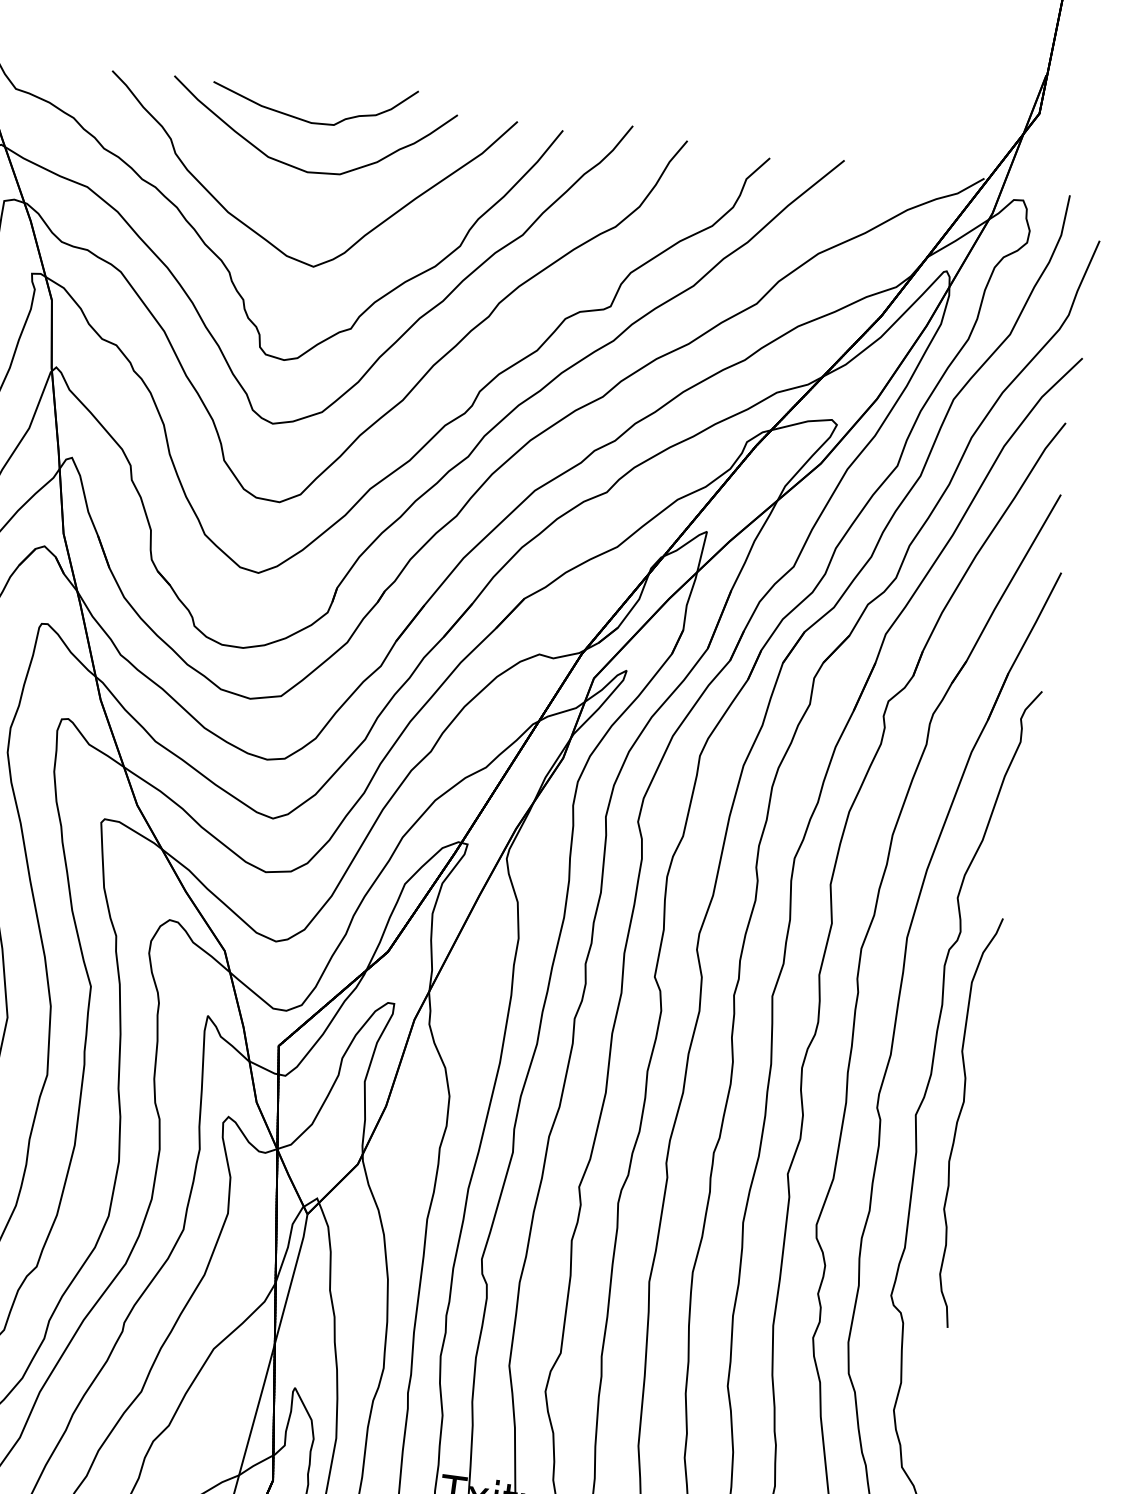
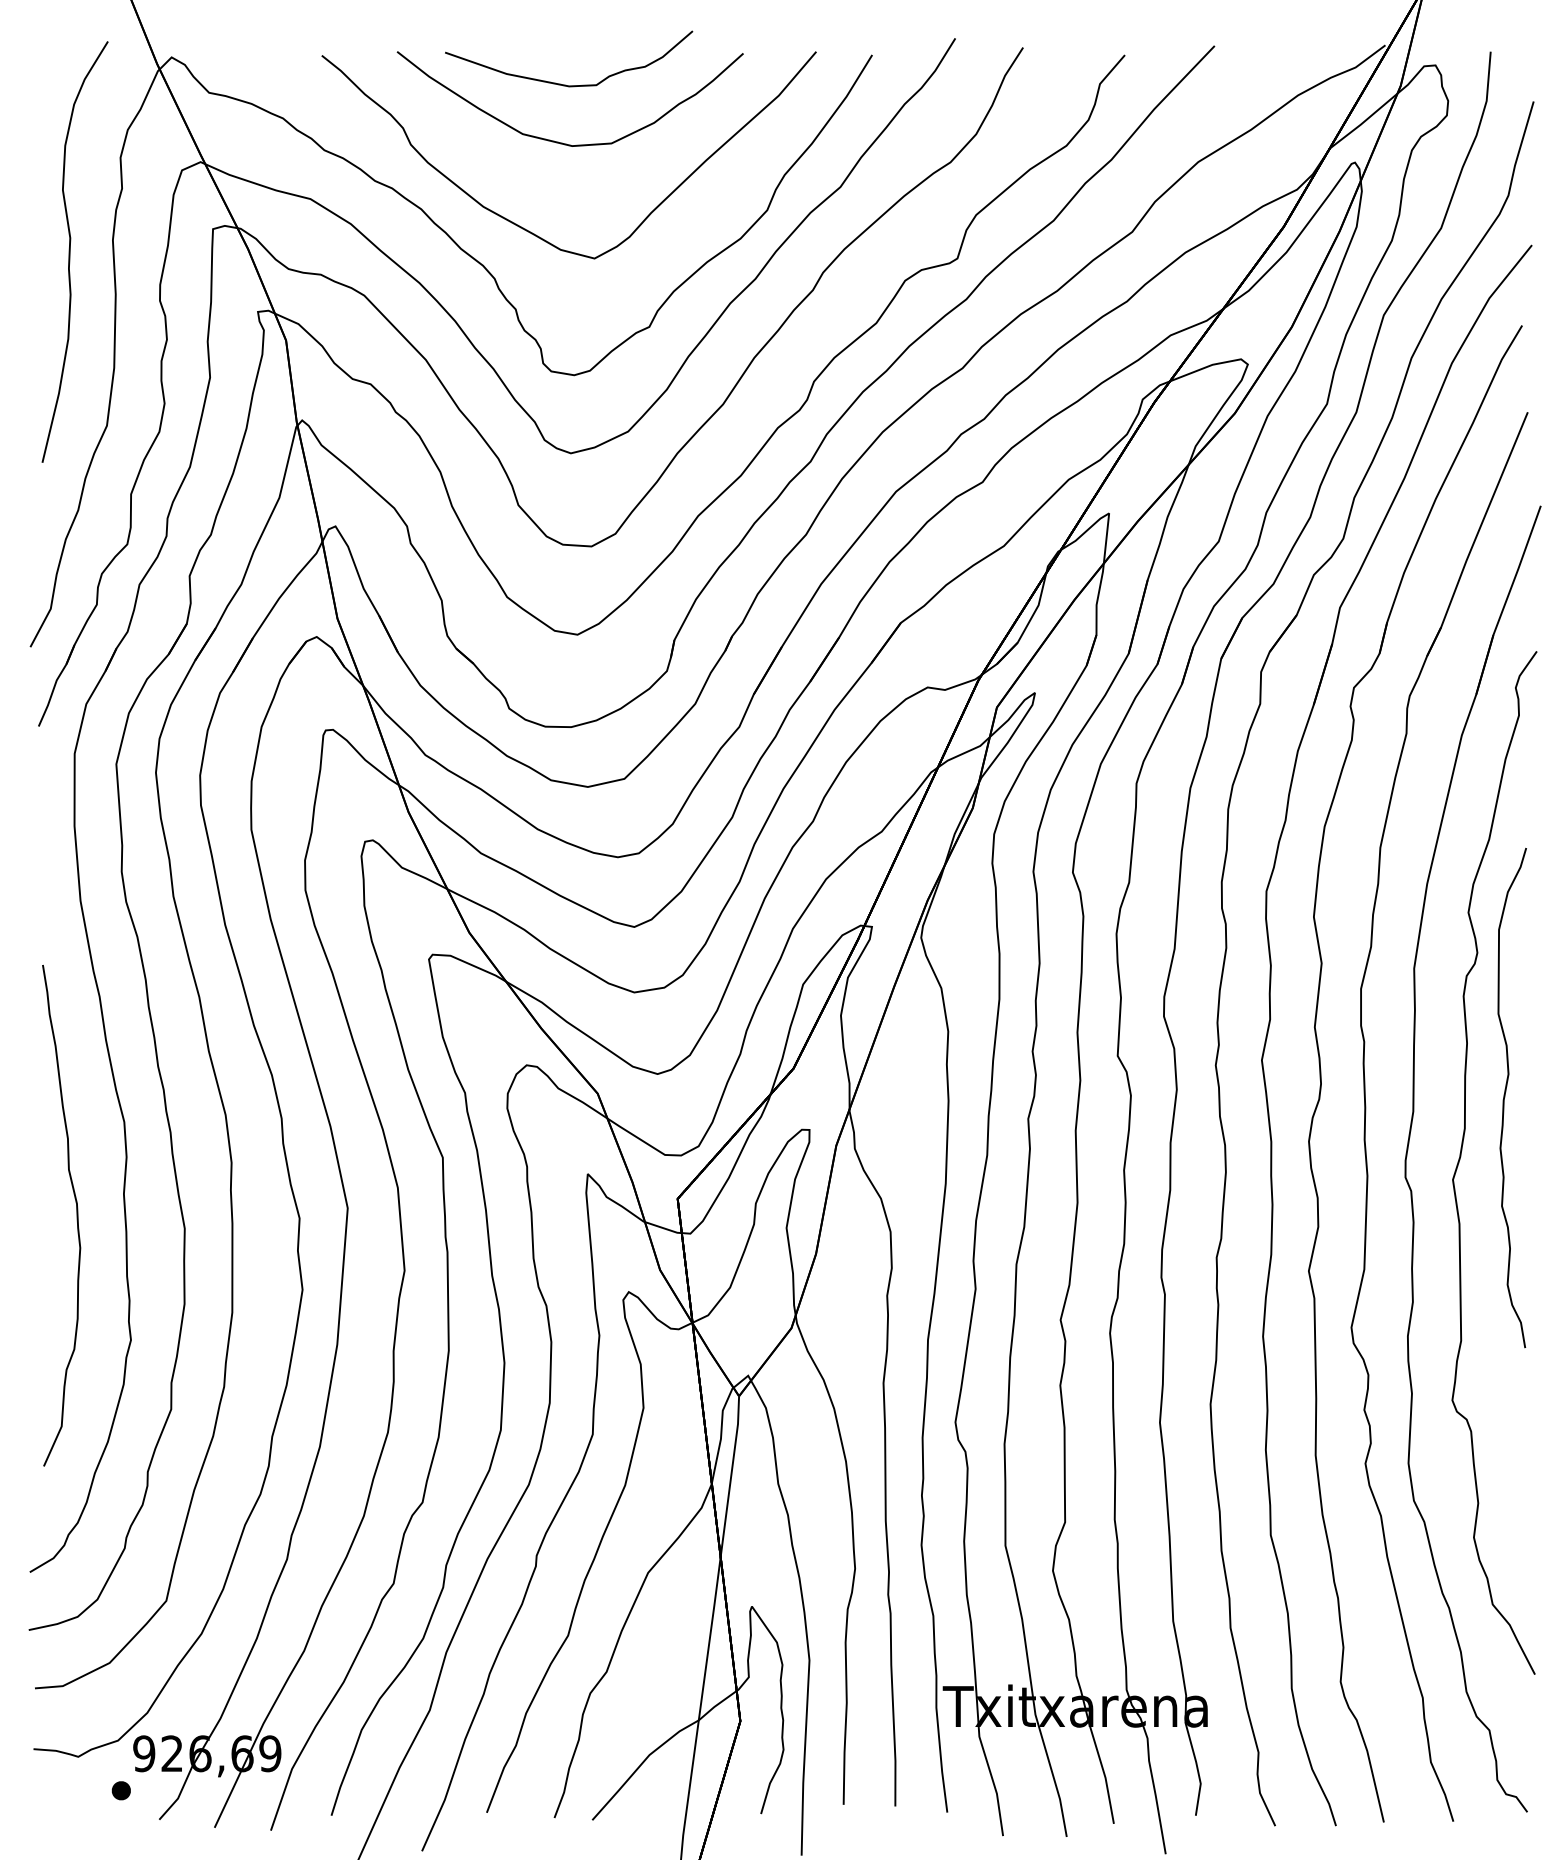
part: (958, 1120) -> (1505, 1097), moved

